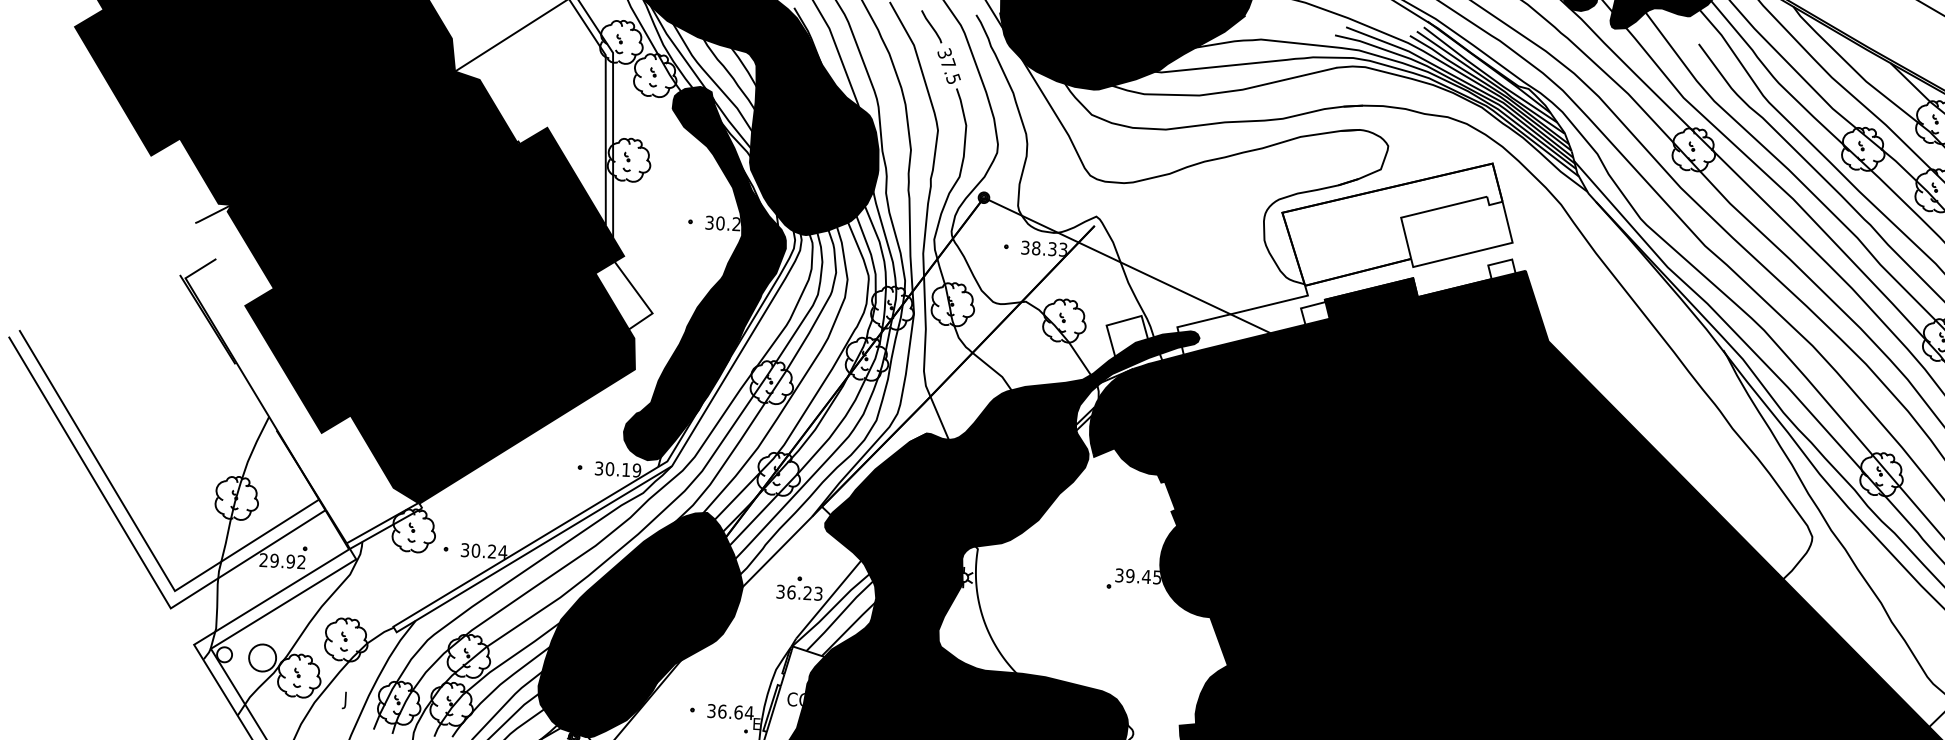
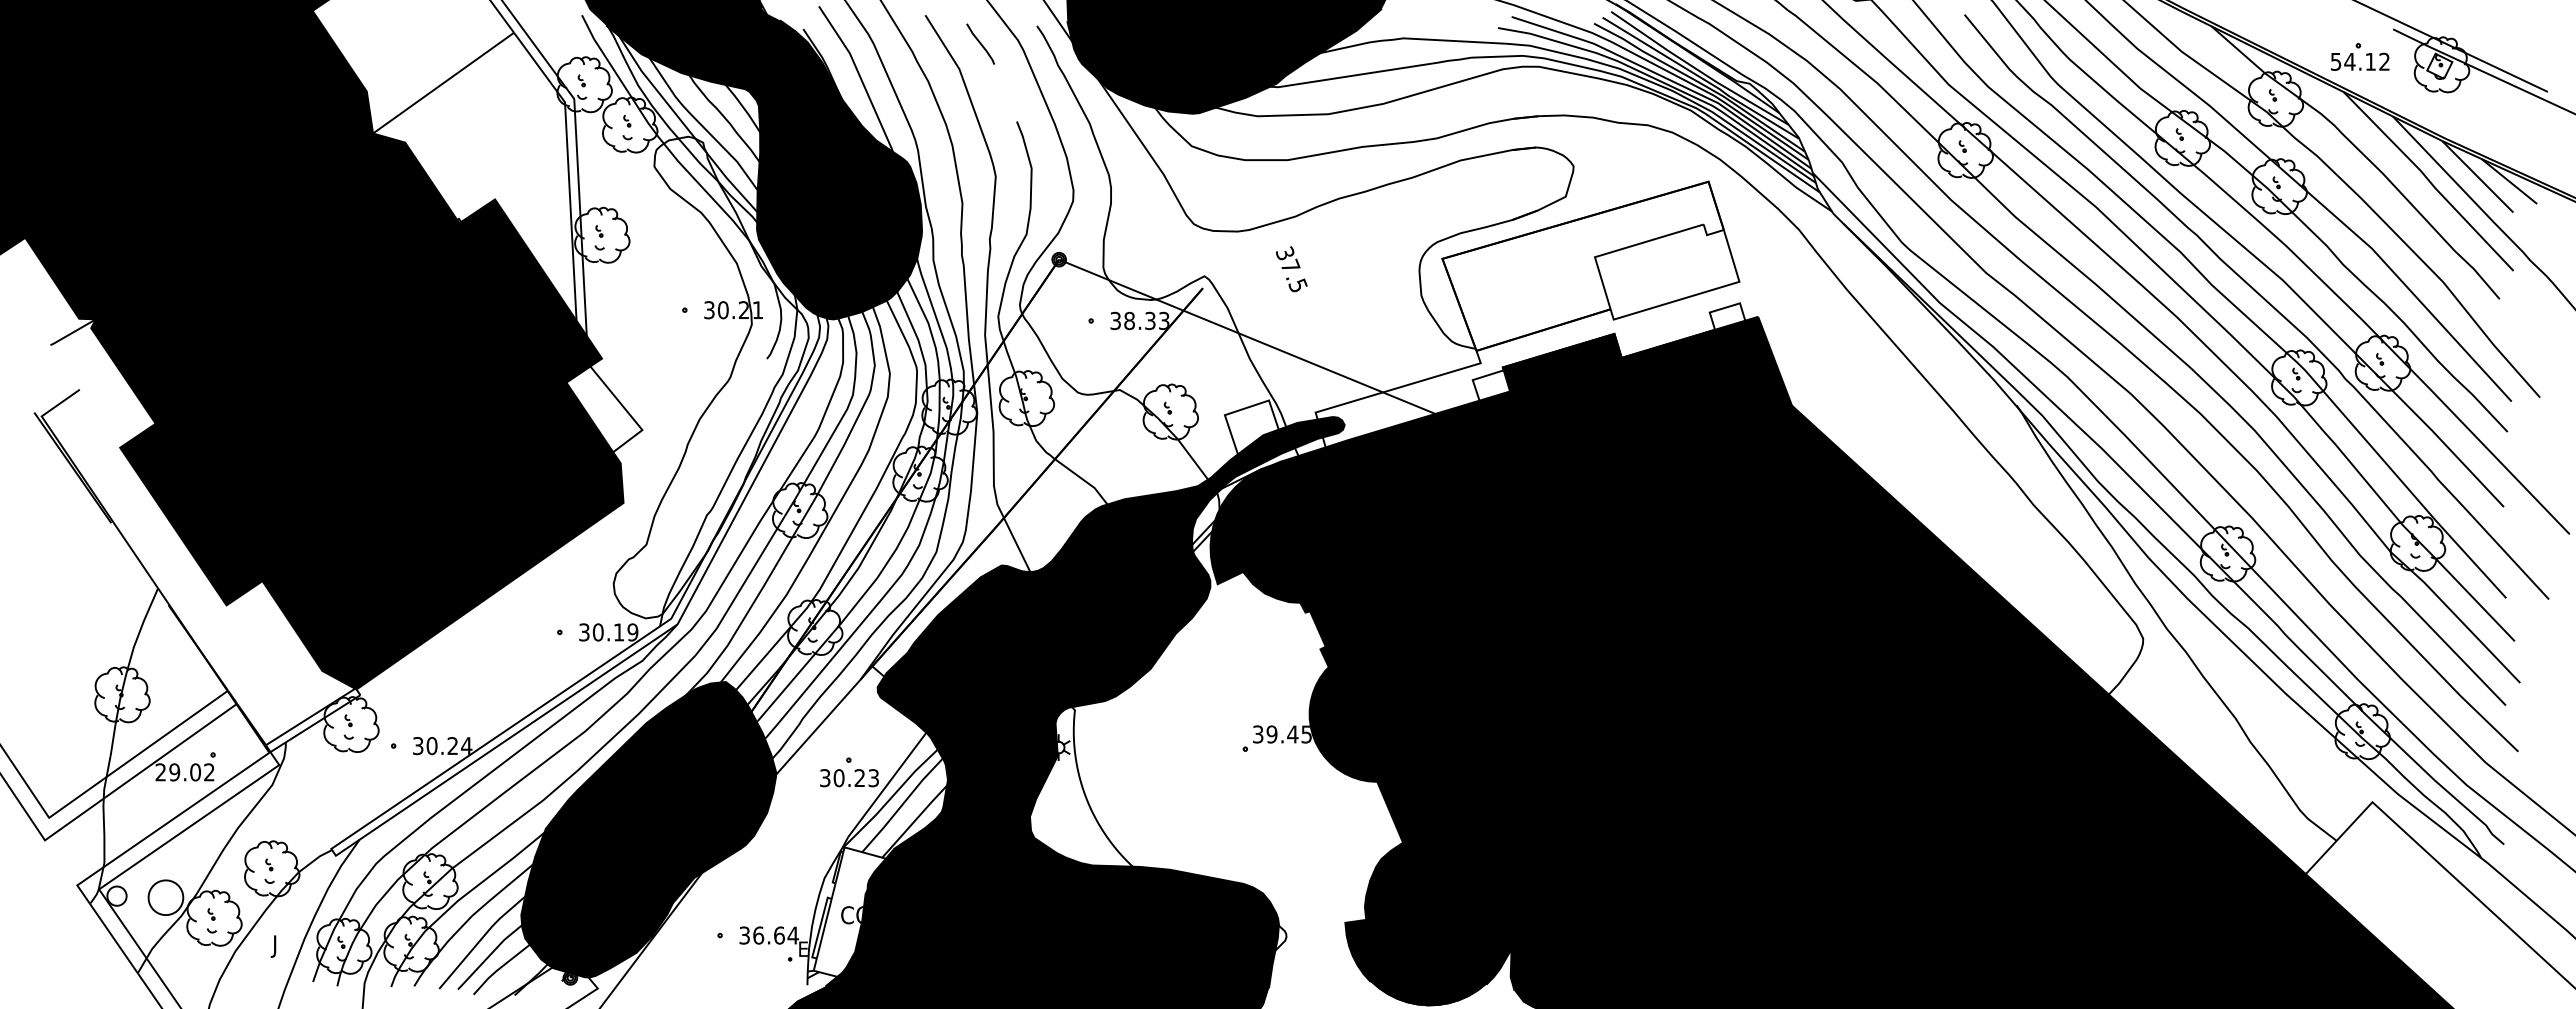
text: (948, 66) -> (1291, 269), moved
fill: (707, 275) -> (710, 377), removed
text: (290, 561) -> (195, 772), 29.92 -> 29.02
text: (791, 591) -> (838, 777), 36.23 -> 30.23

